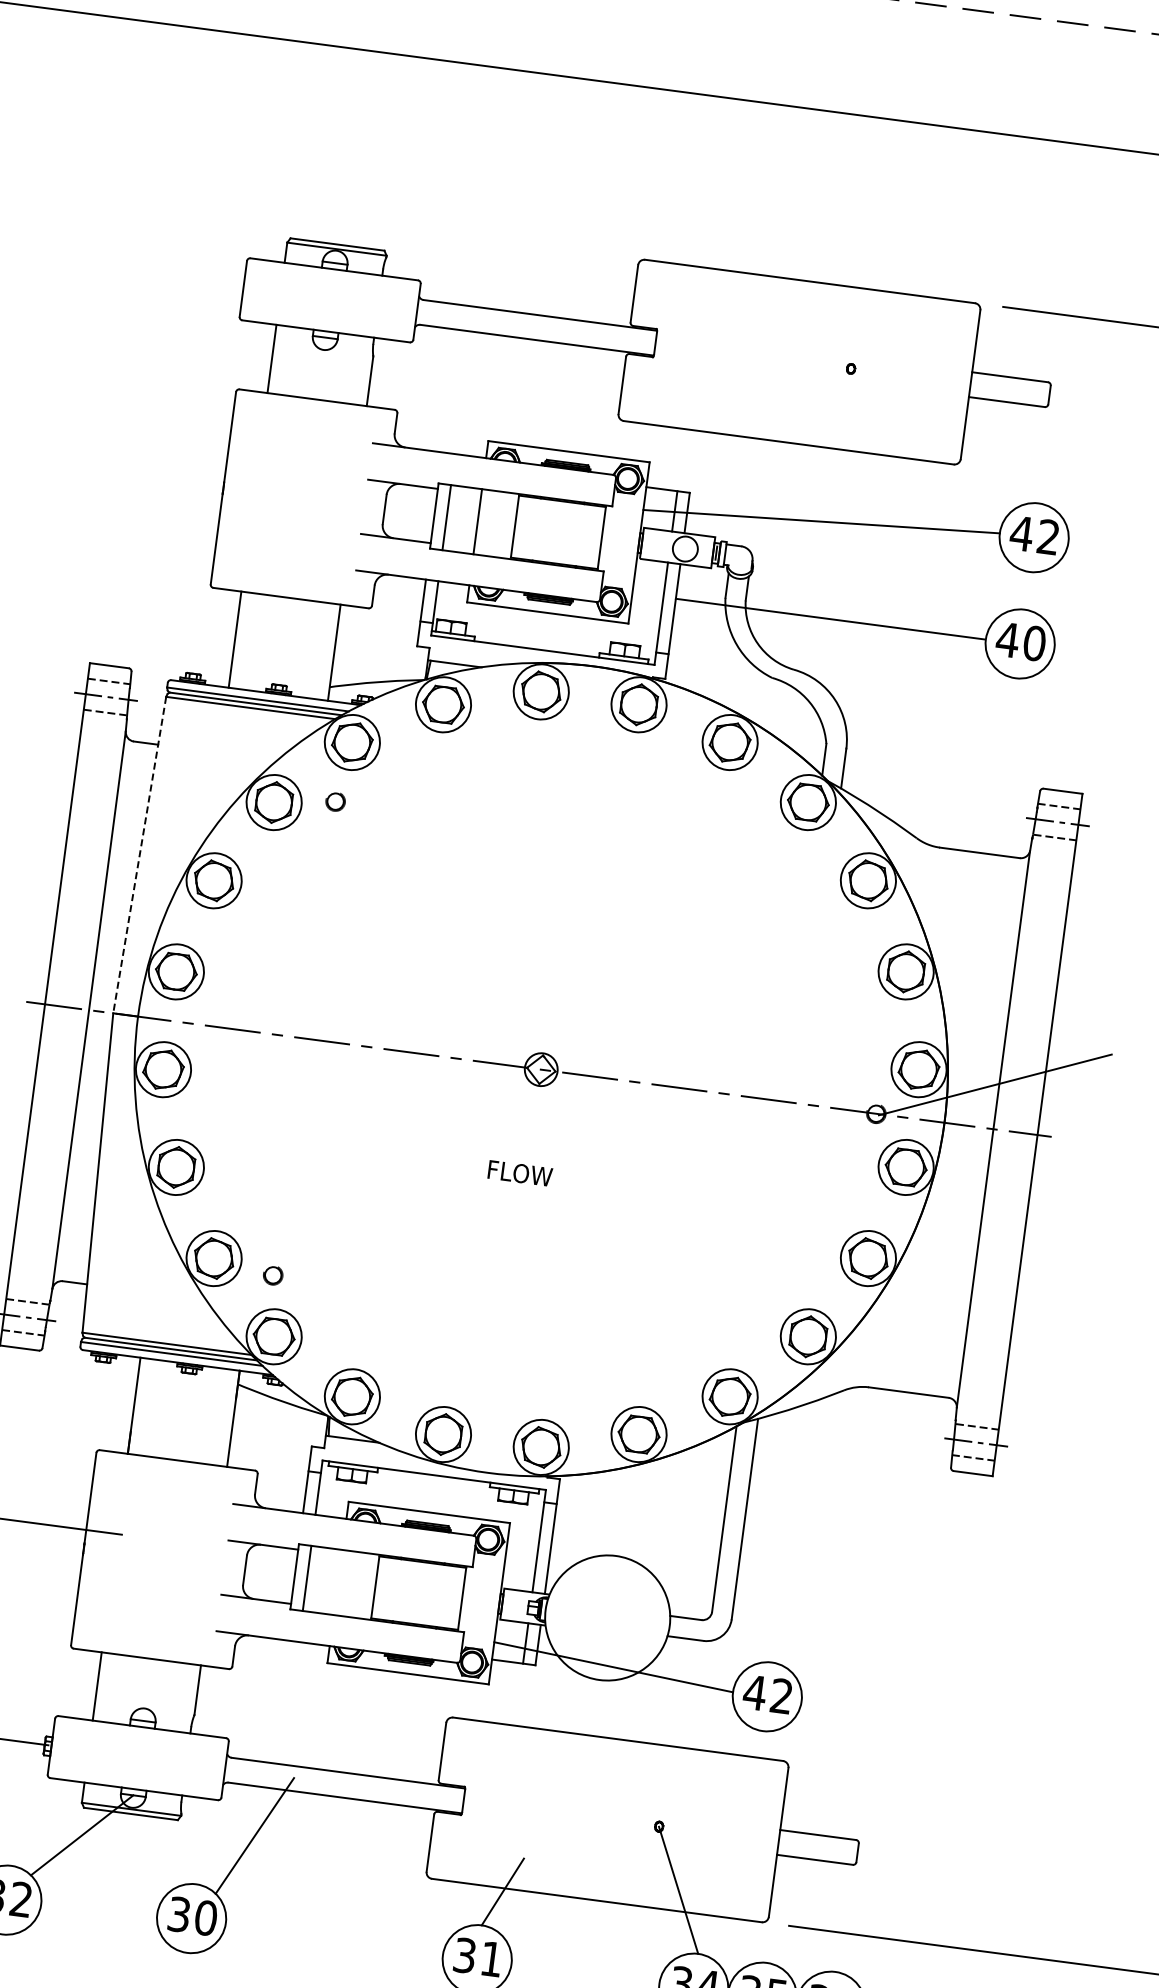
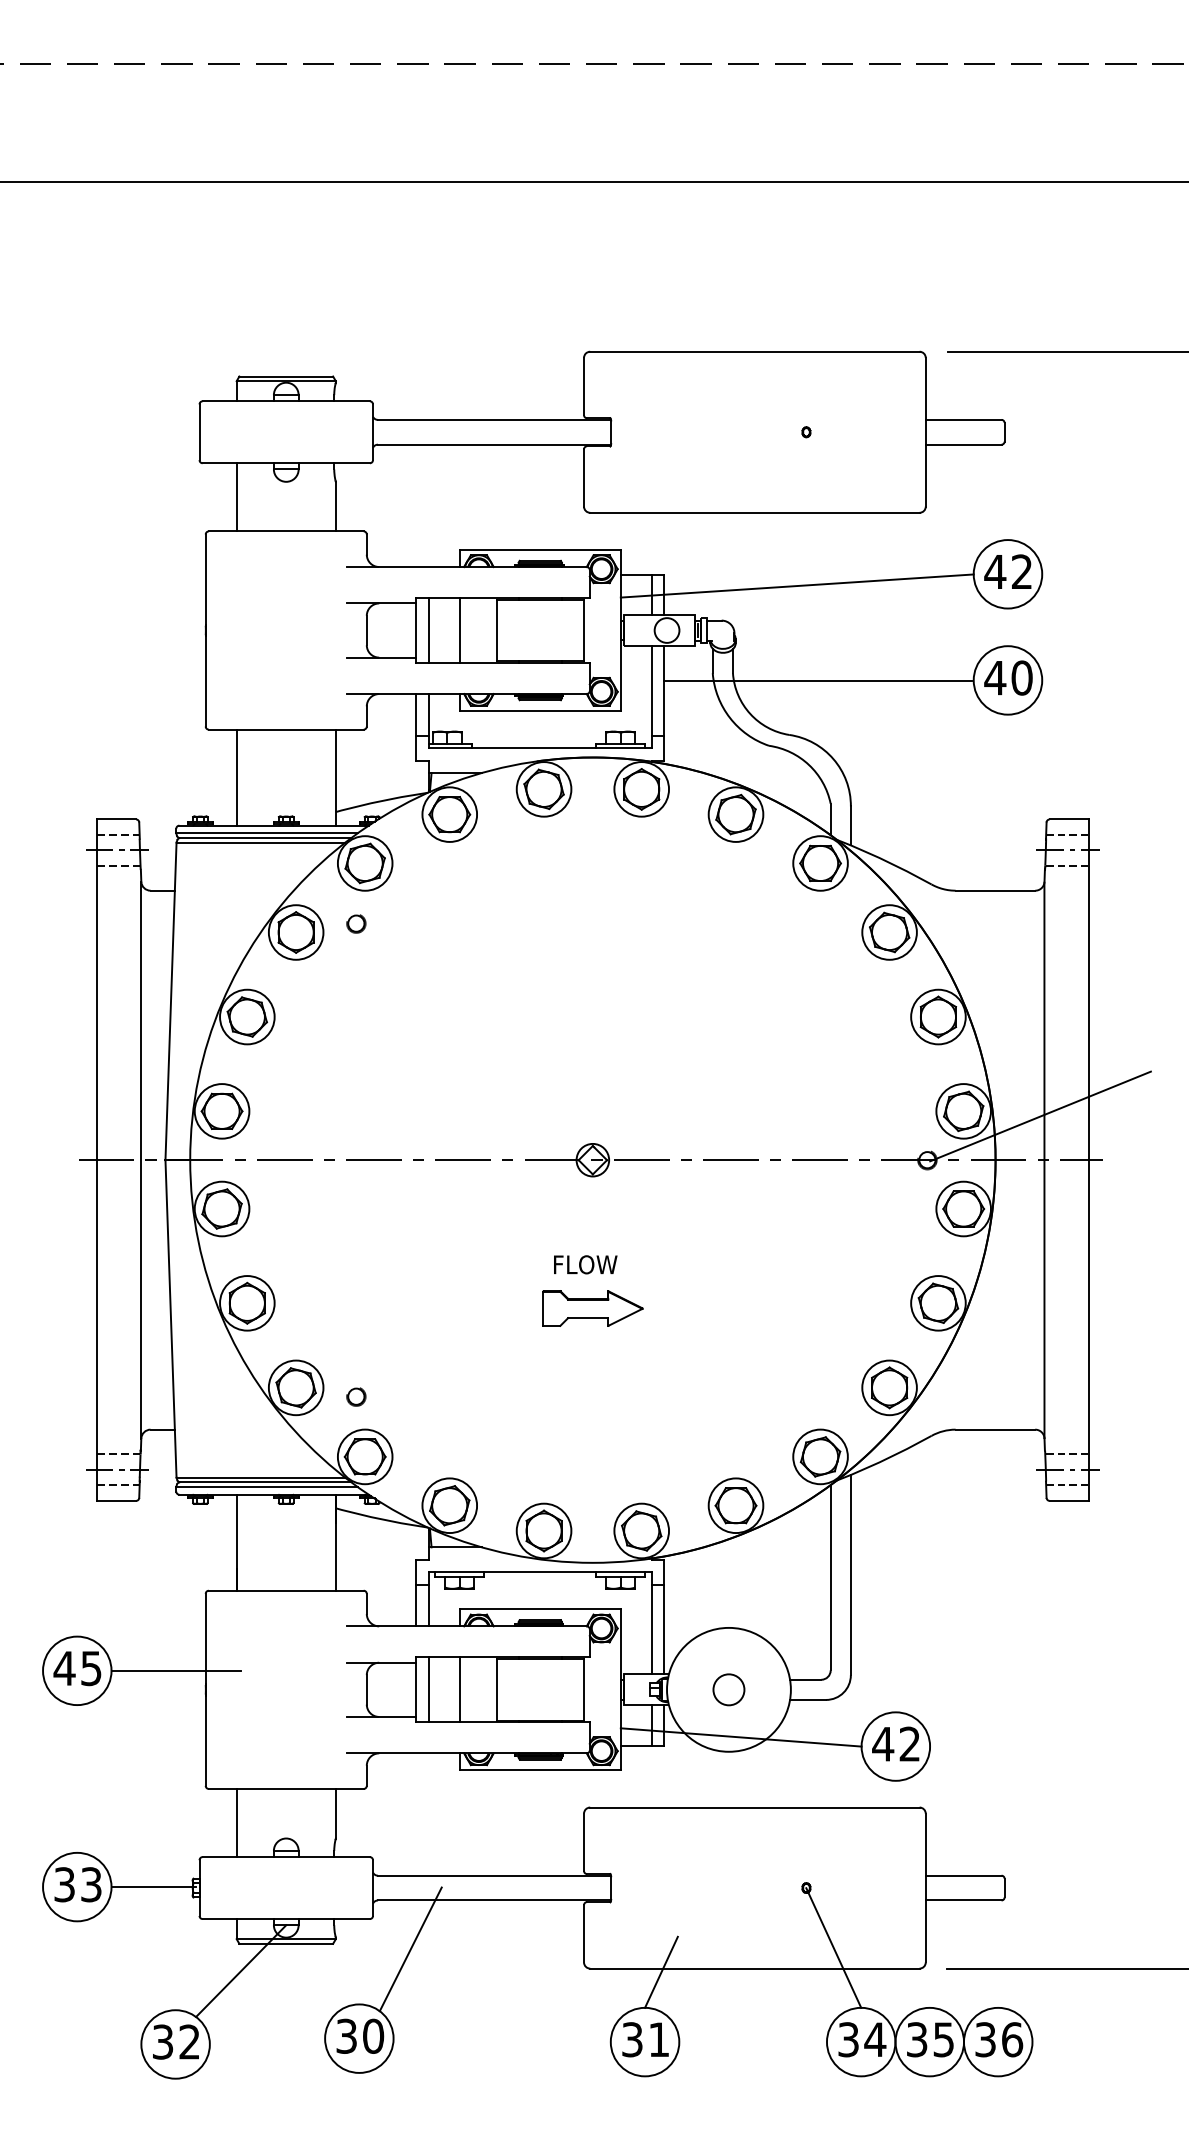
line: (140, 855) -> (171, 1001), dashed -> solid
part: (521, 1218) -> (592, 1308), added
line: (337, 1582) -> (459, 1689), added
circle: (607, 1617) -> (728, 1689), added

